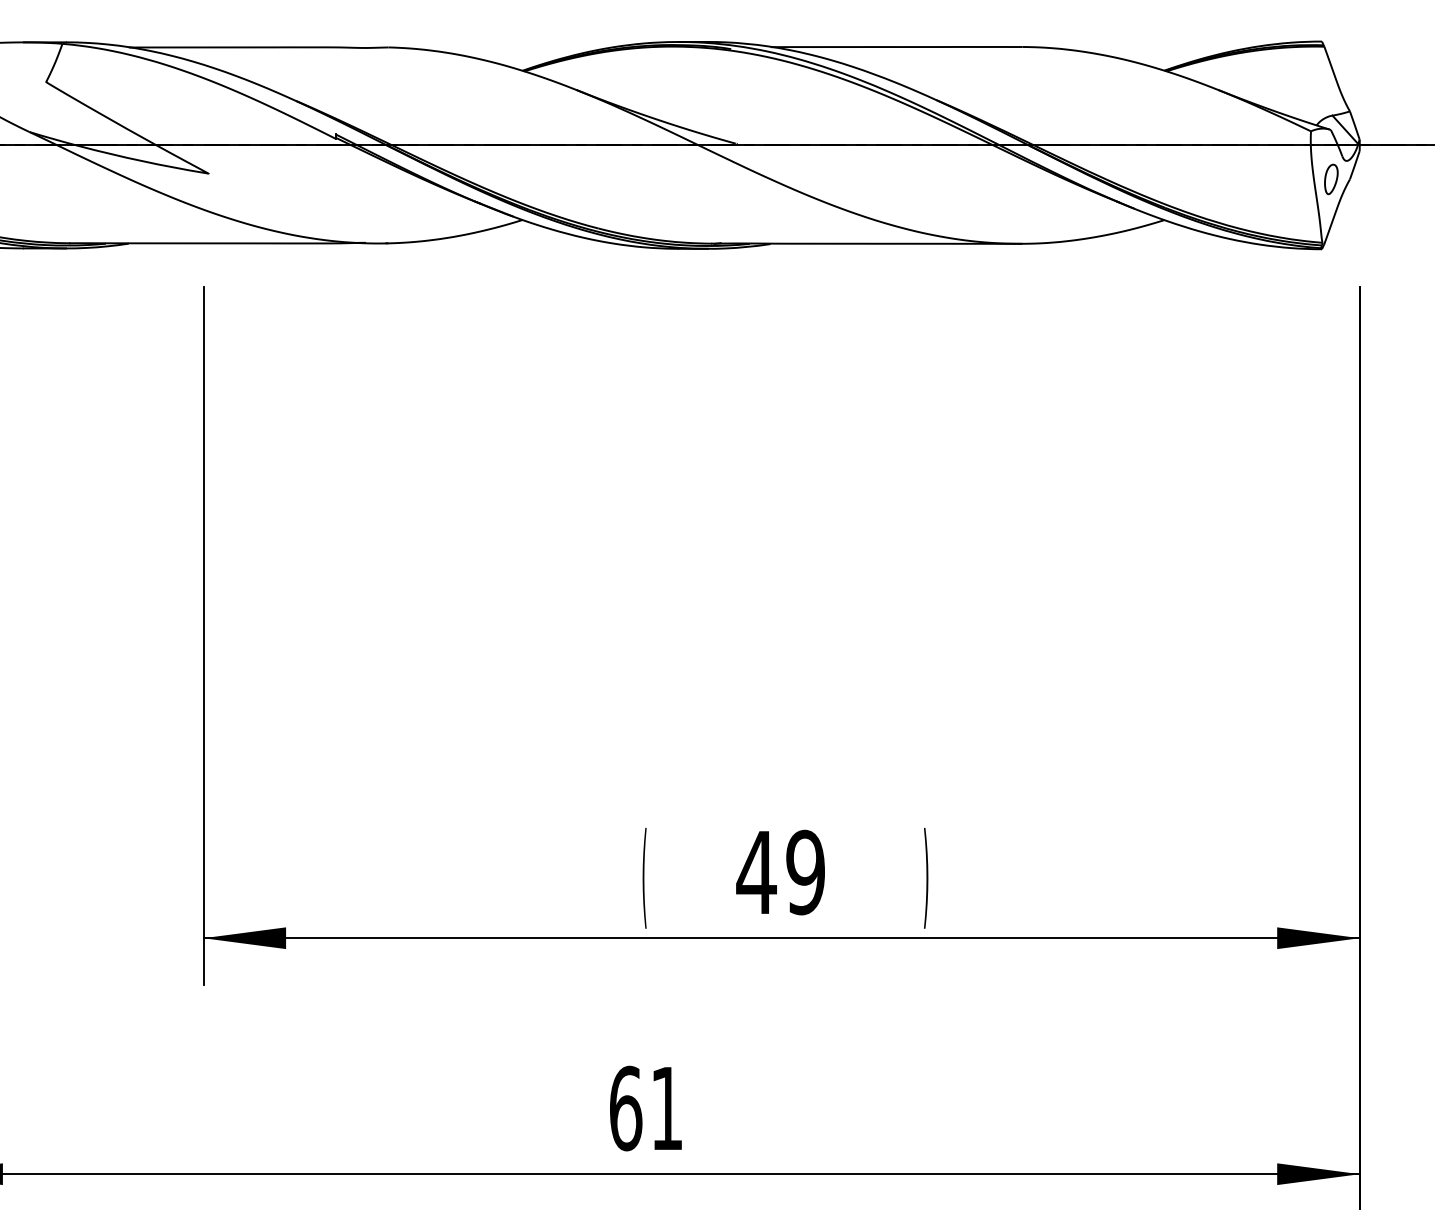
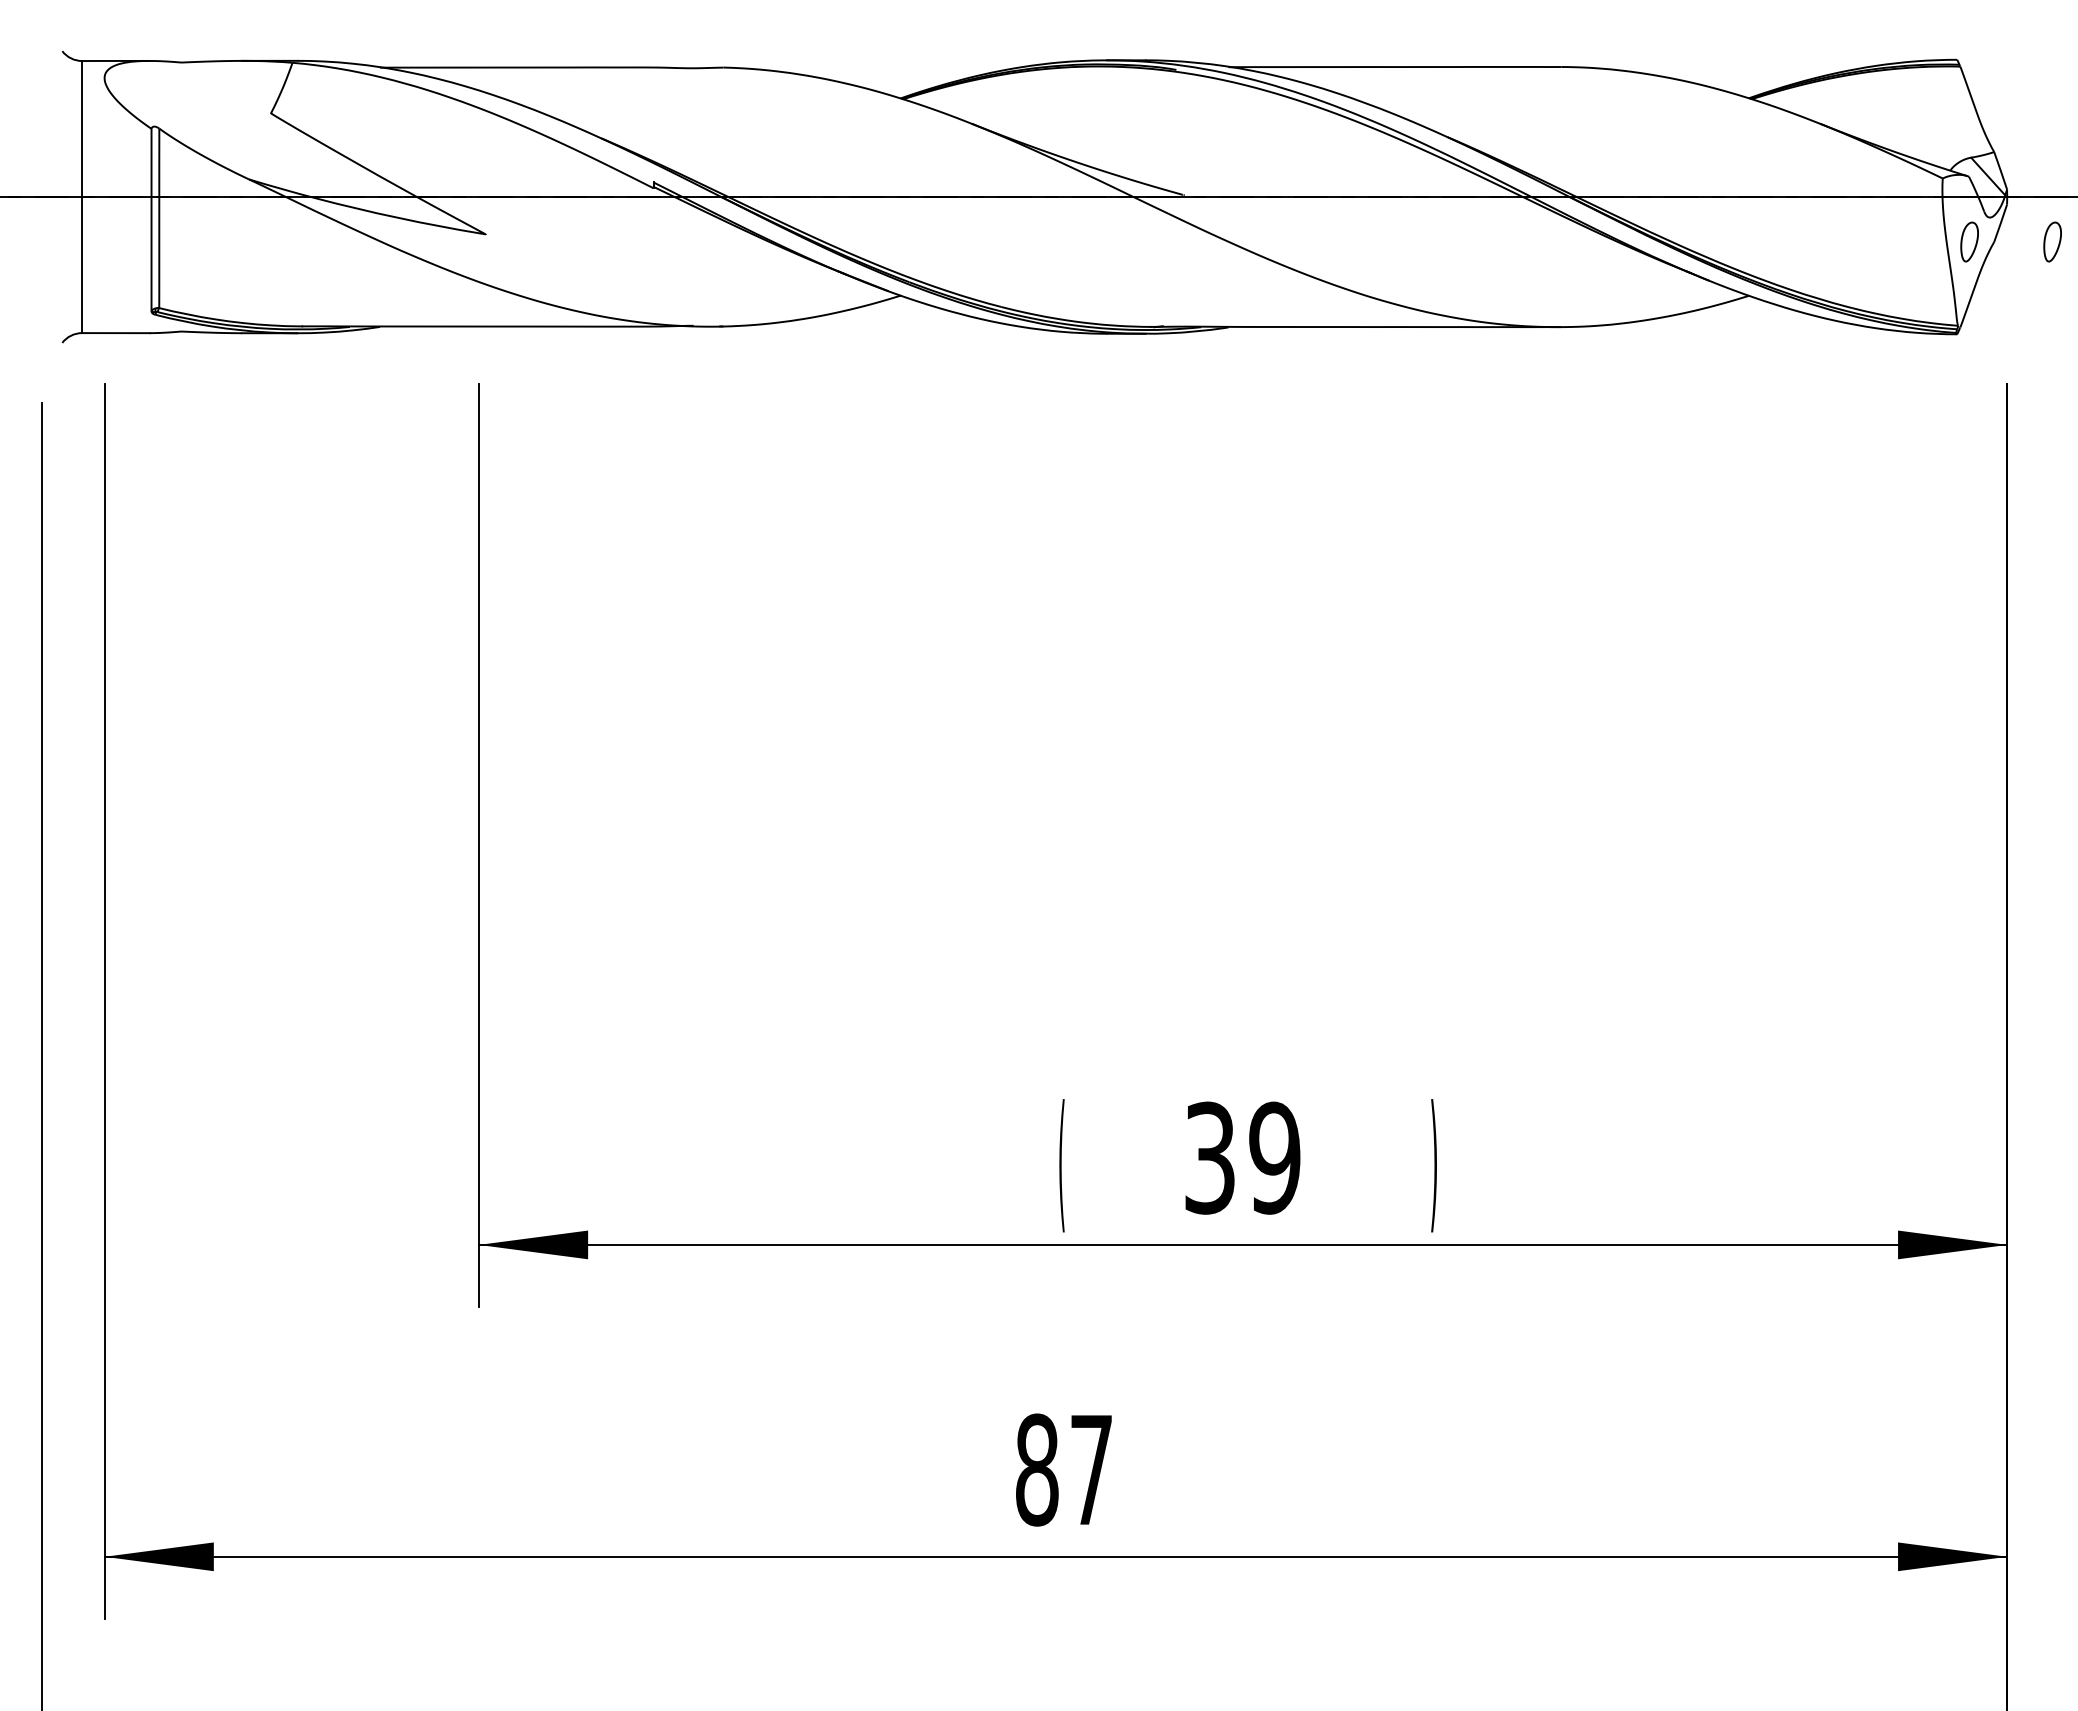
part: (1394, 179) -> (2052, 241), added
text: (756, 872) -> (1209, 1157), 49 -> 39
text: (645, 1108) -> (1063, 1469), 61 -> 87

